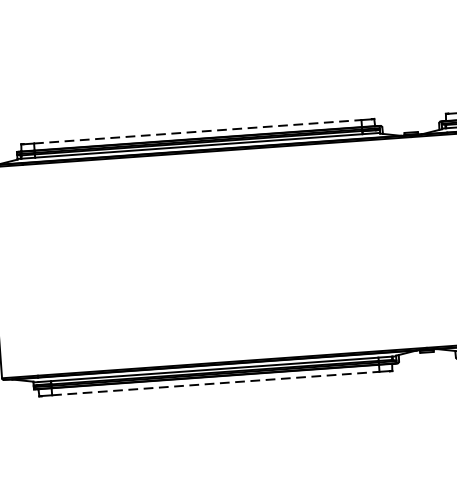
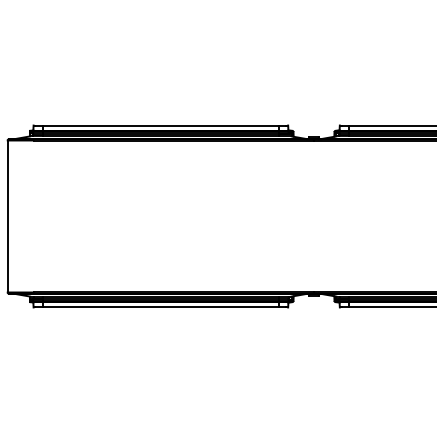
line: (198, 131) -> (161, 125), dashed -> solid
line: (216, 383) -> (161, 307), dashed -> solid

